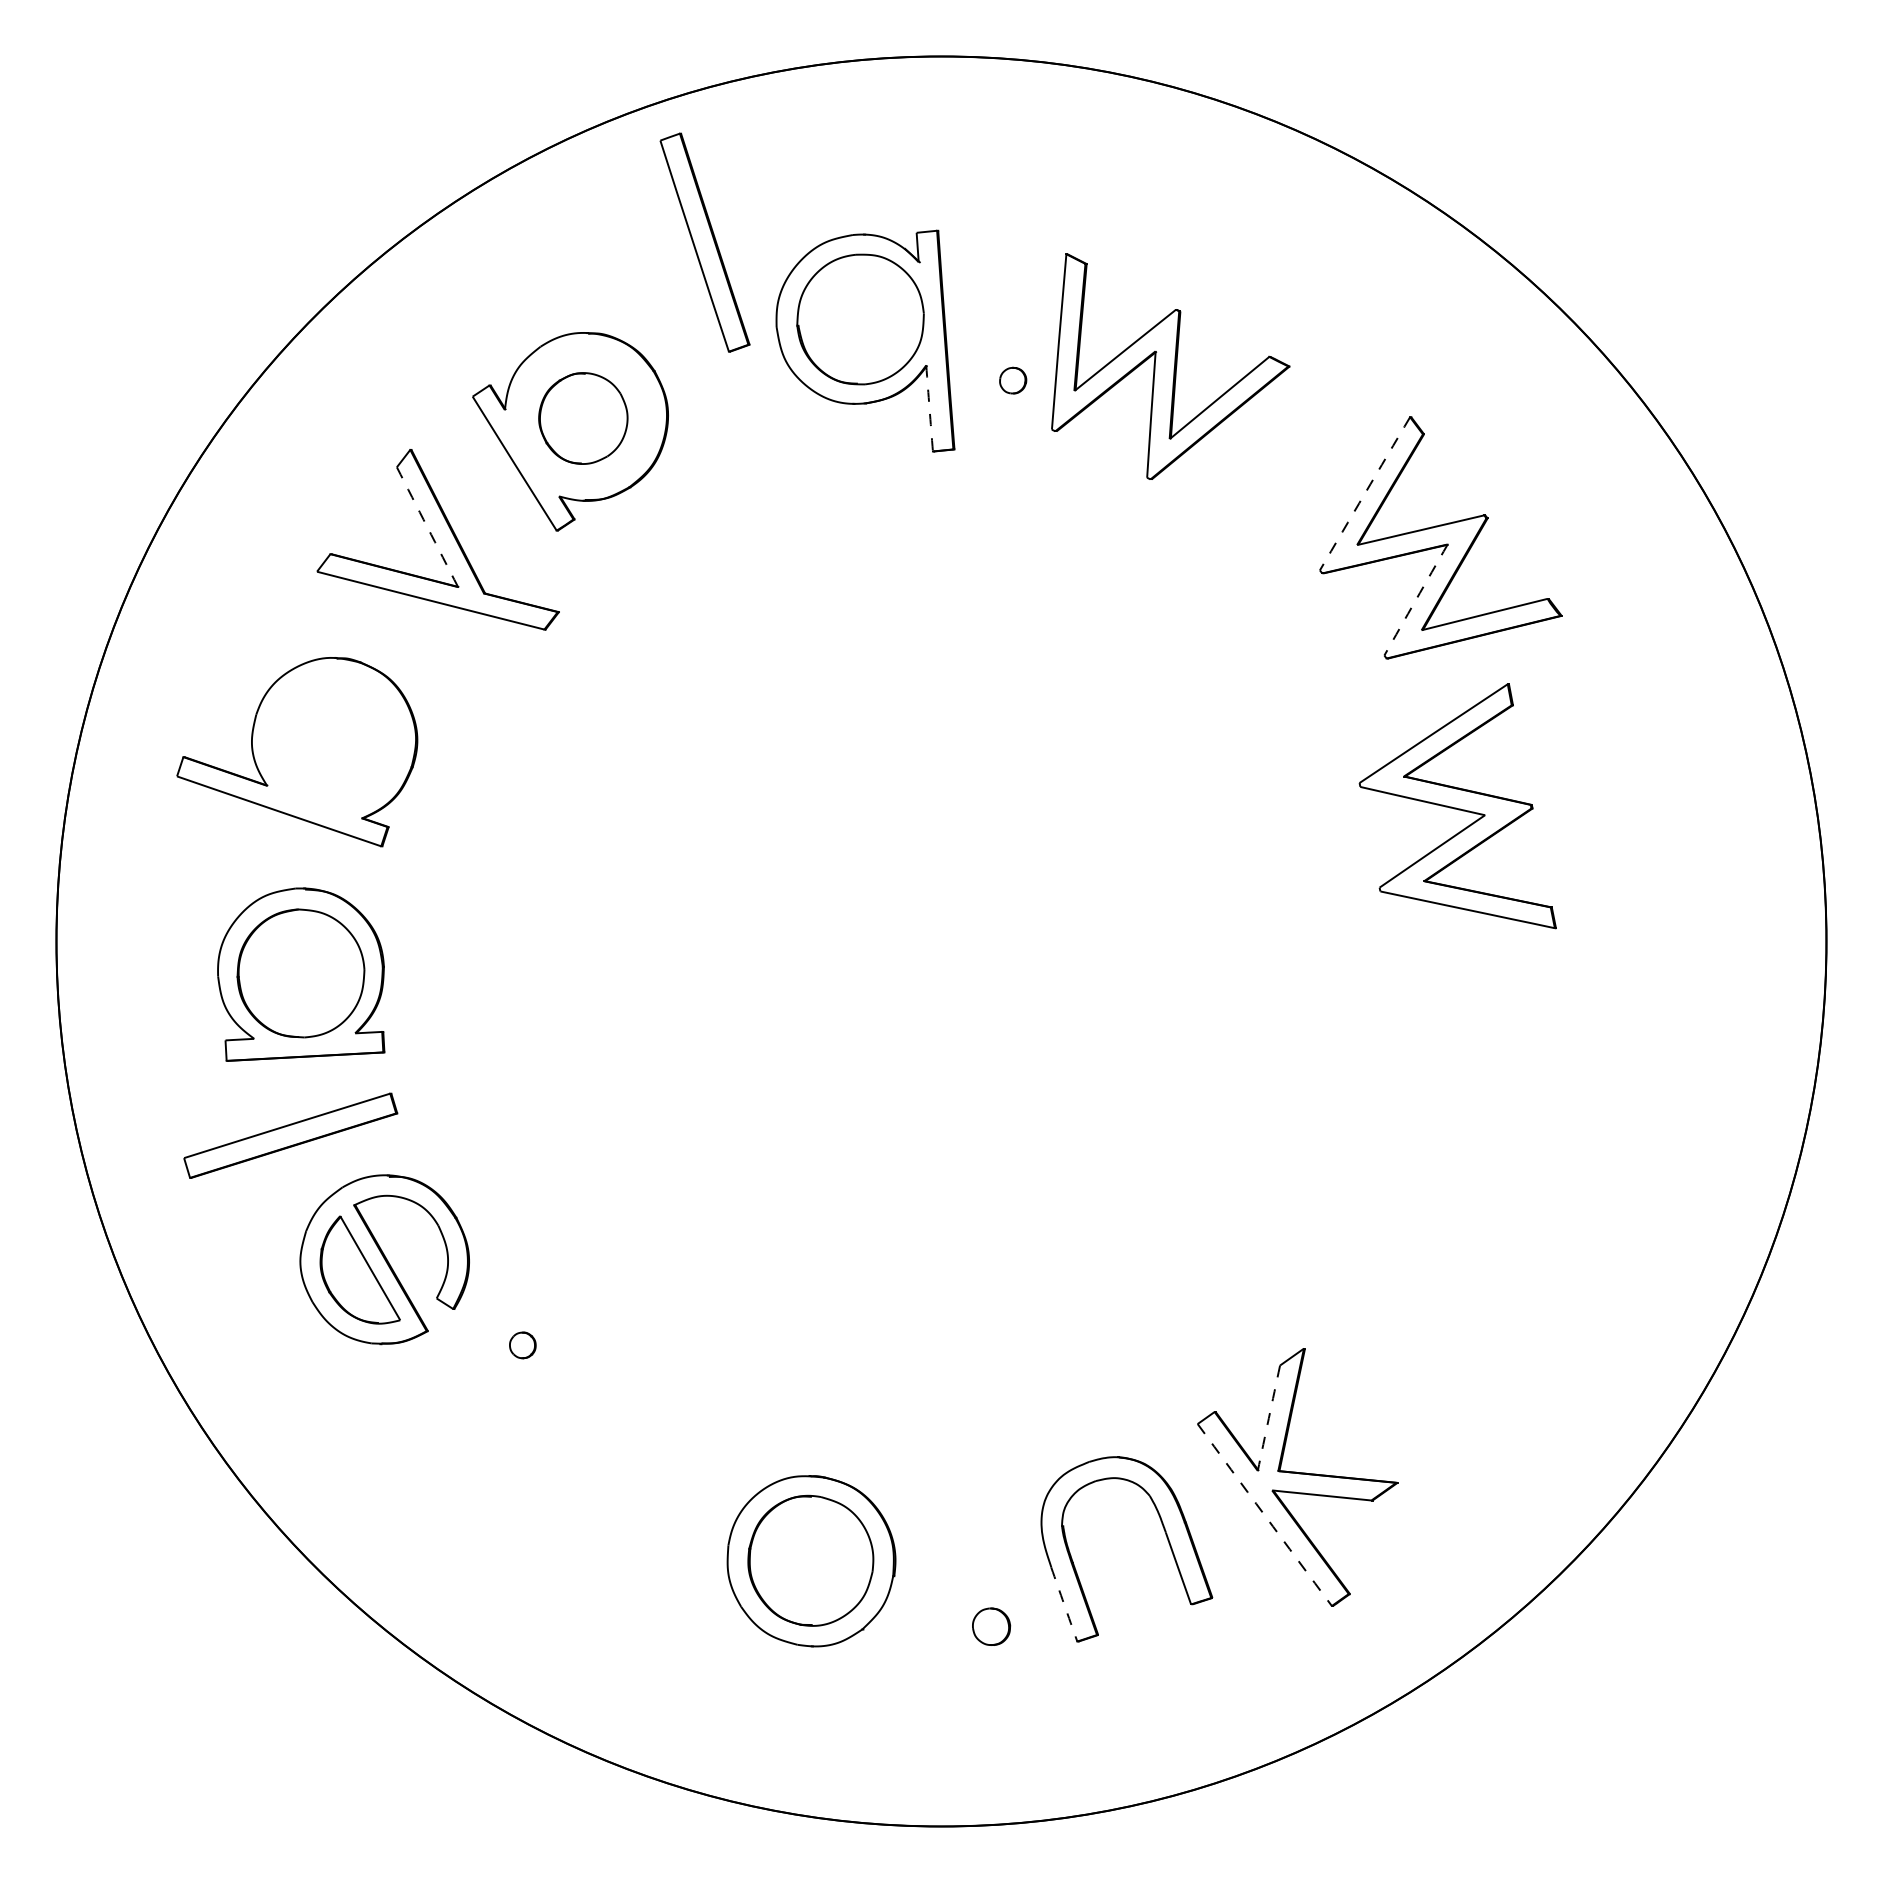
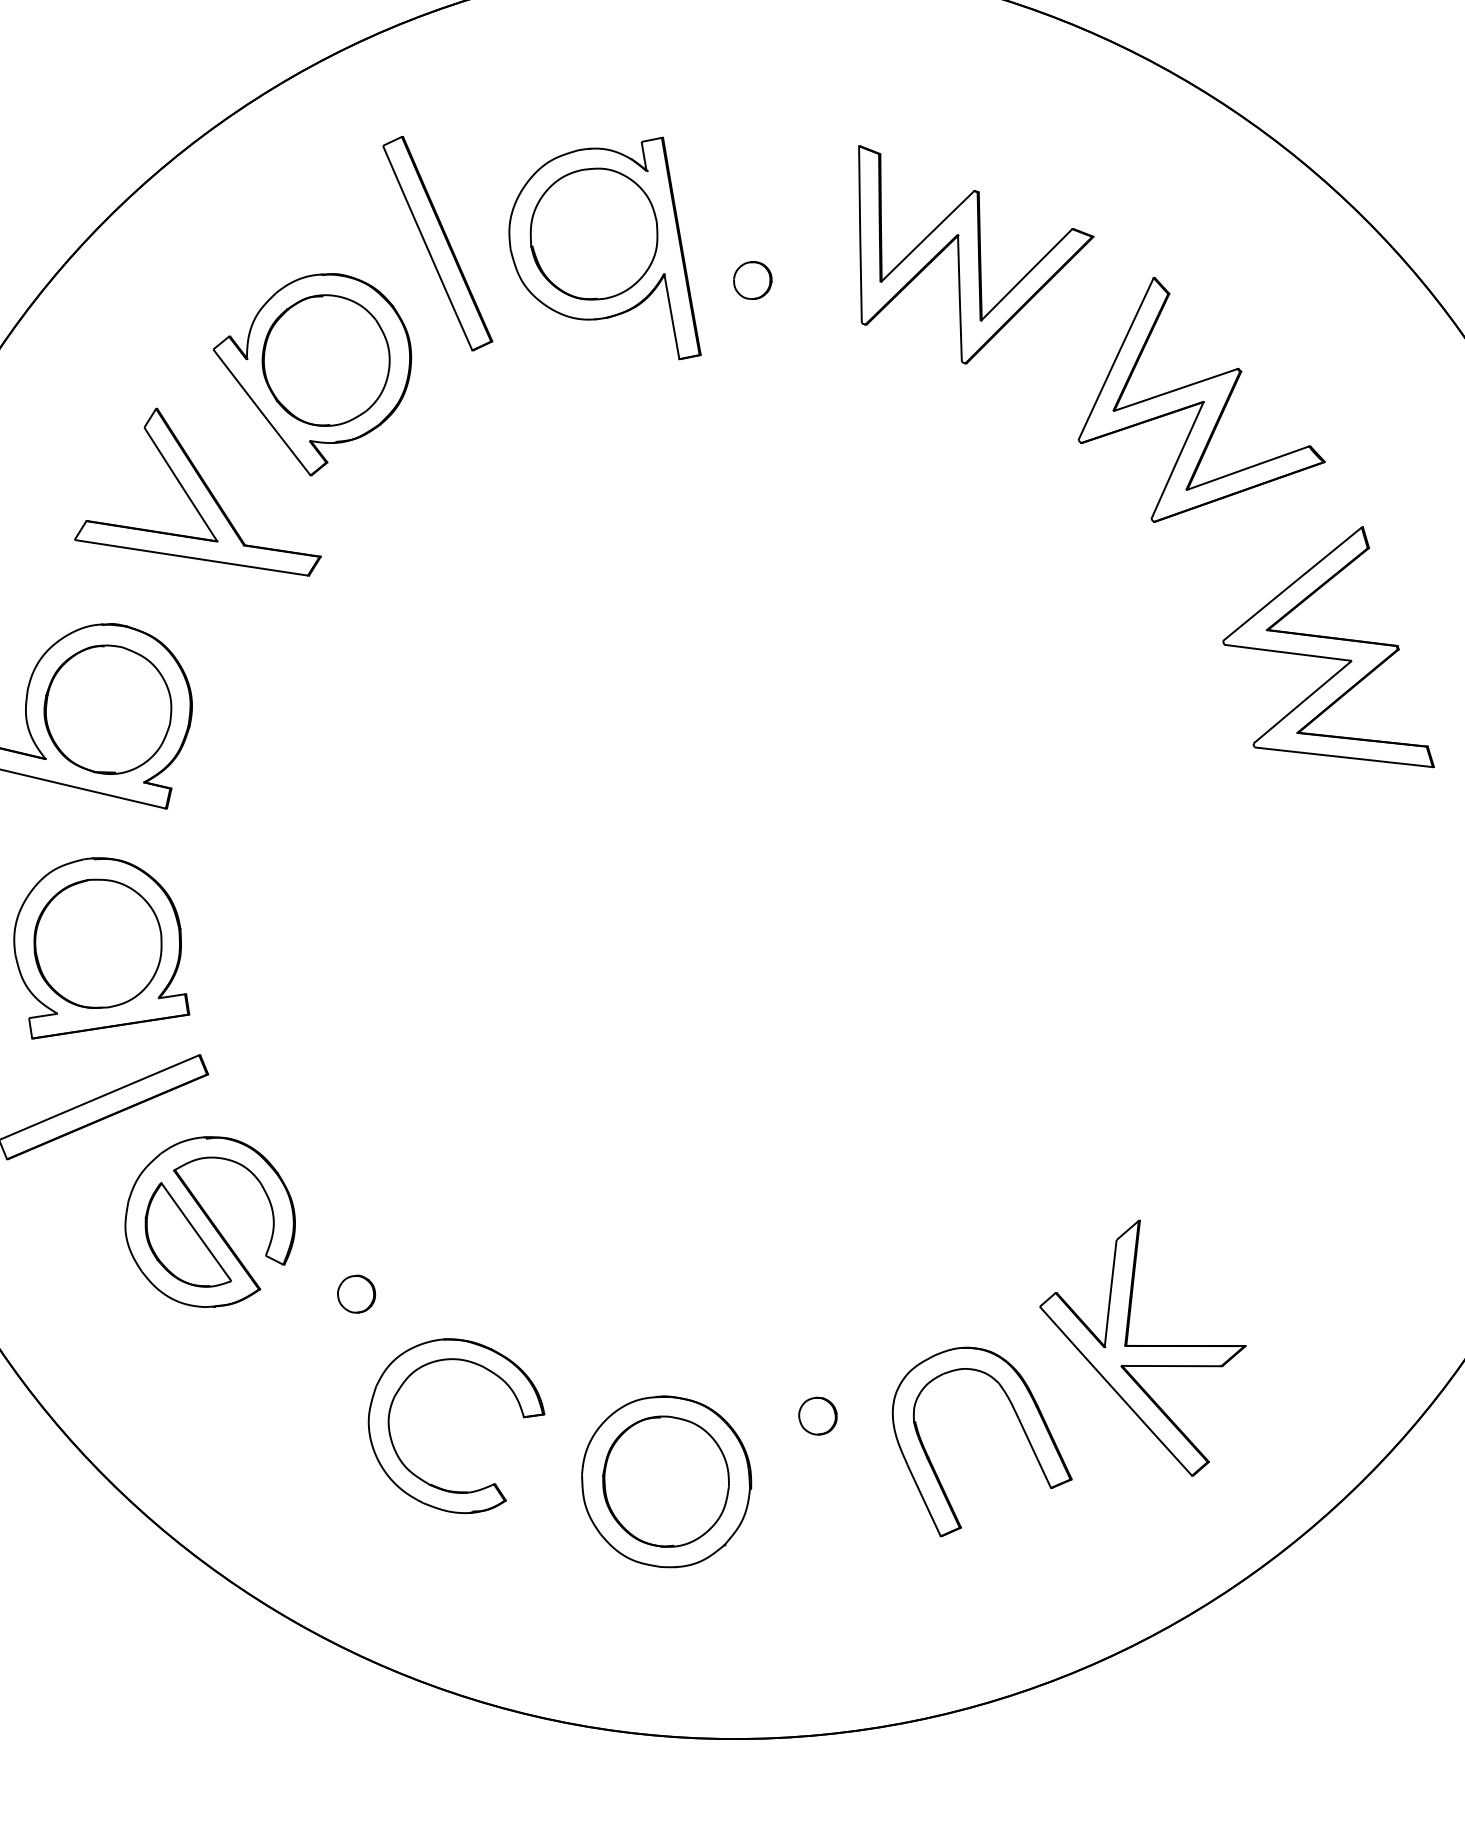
part: (704, 242) -> (437, 243), moved
part: (1170, 366) -> (974, 248), moved
part: (1012, 380) -> (752, 280), size x1.43
arc: (929, 408) -> (671, 316), dashed -> solid
part: (583, 418) -> (326, 360), size x1.43
arc: (1364, 493) -> (1115, 358), dashed -> solid
arc: (427, 527) -> (180, 484), dashed -> solid
arc: (1415, 600) -> (1177, 461), dashed -> solid
part: (333, 742) -> (107, 709), added
part: (1457, 806) -> (1323, 654), moved
part: (522, 1345) -> (356, 1294), size x1.43
arc: (1268, 1418) -> (1110, 1294), dashed -> solid
part: (648, 1436) -> (491, 1373), added
arc: (1264, 1515) -> (1115, 1391), dashed -> solid
arc: (1064, 1604) -> (924, 1500), dashed -> solid
part: (991, 1626) -> (817, 1415), moved

